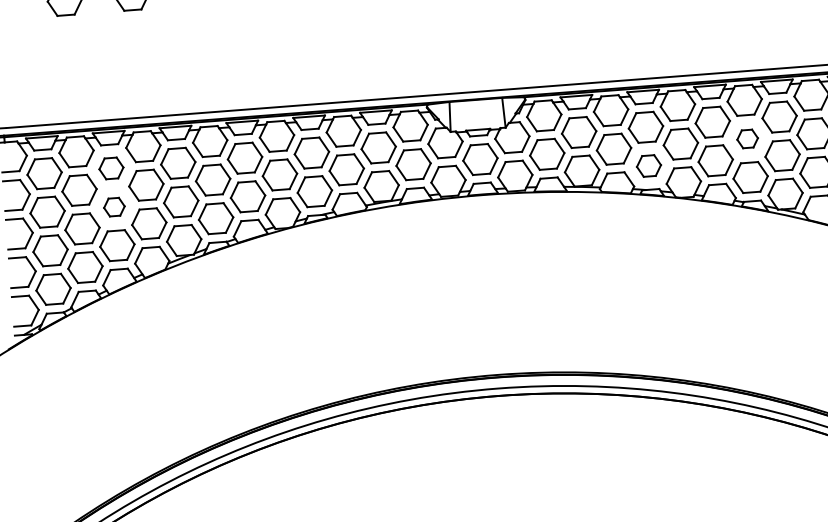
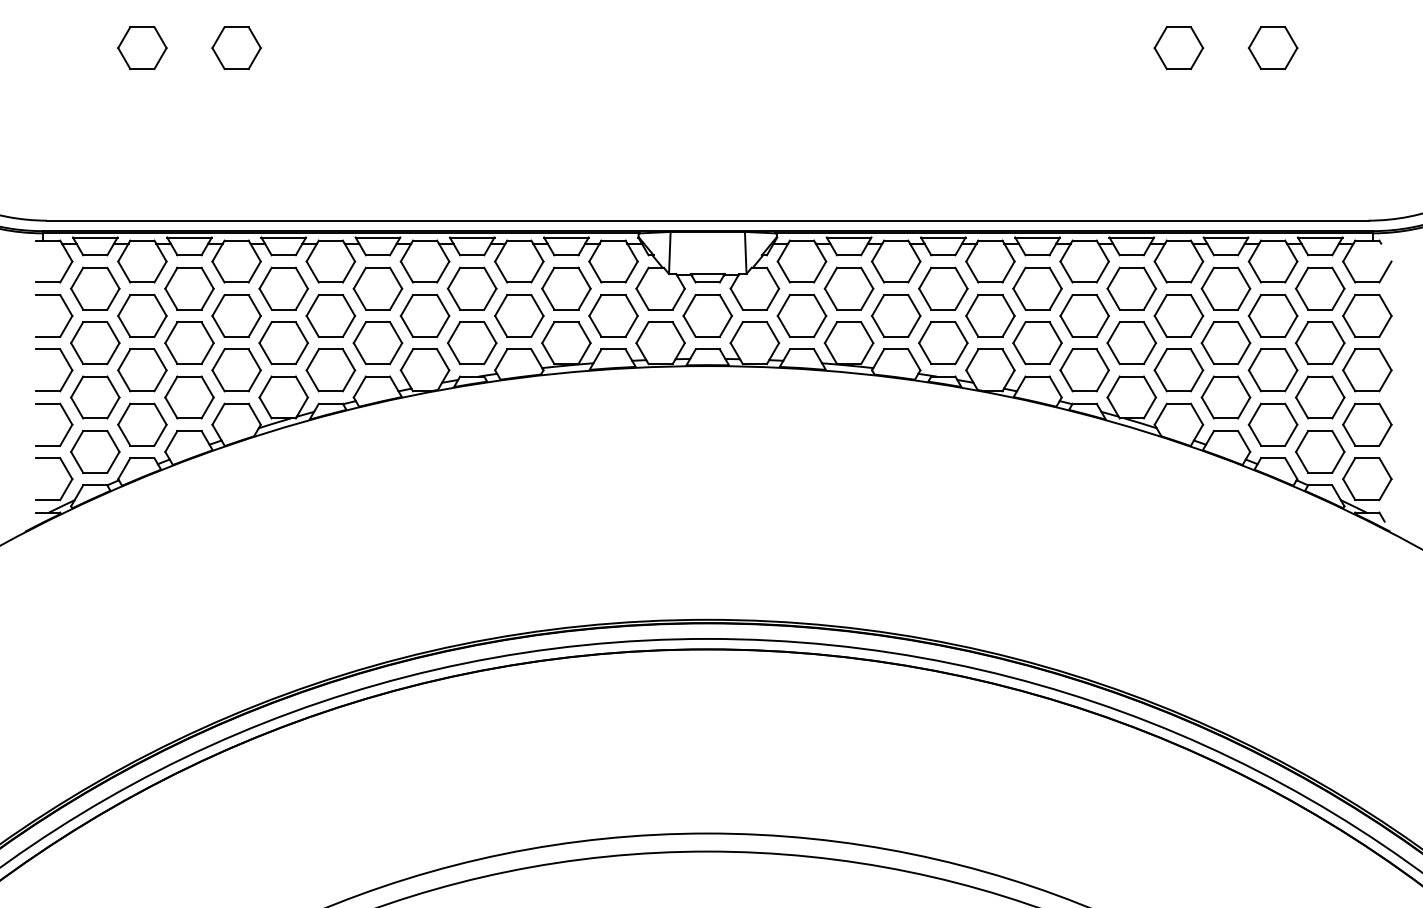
part: (747, 138) -> (1084, 315), size x1.67
part: (649, 166) -> (943, 343), size x1.43
part: (111, 168) -> (189, 288), size x1.43
part: (114, 207) -> (189, 343), size x1.67

